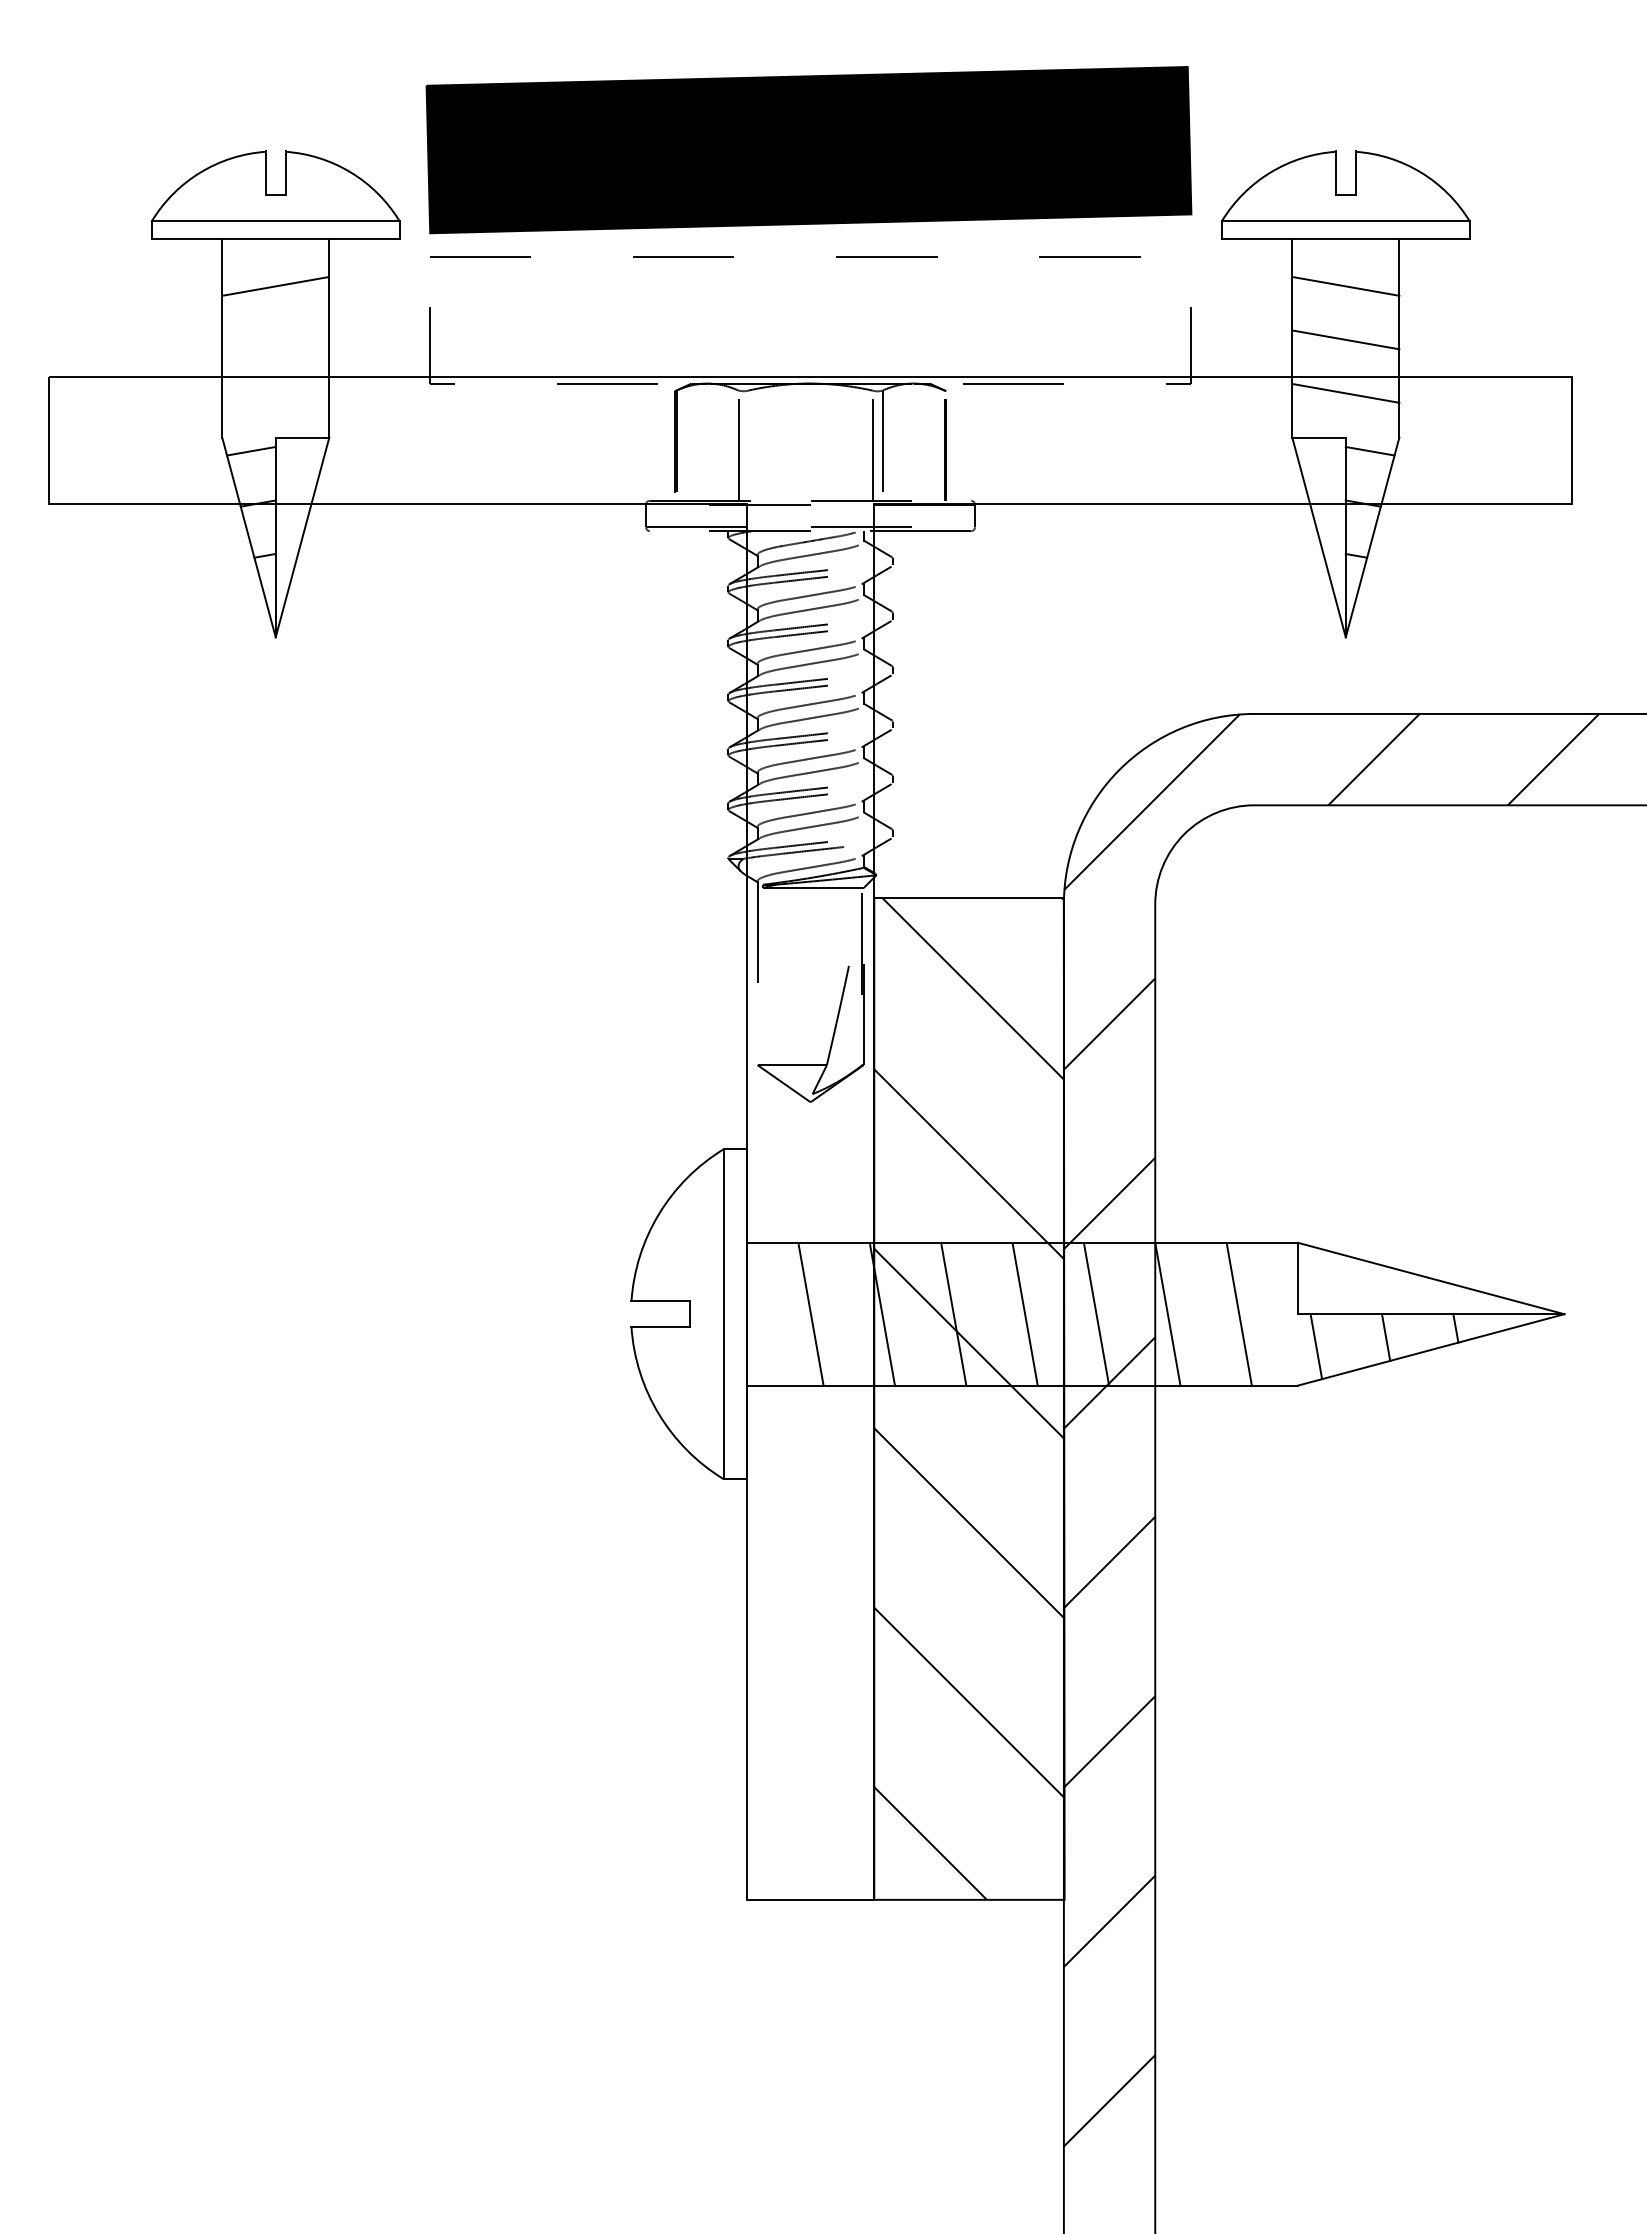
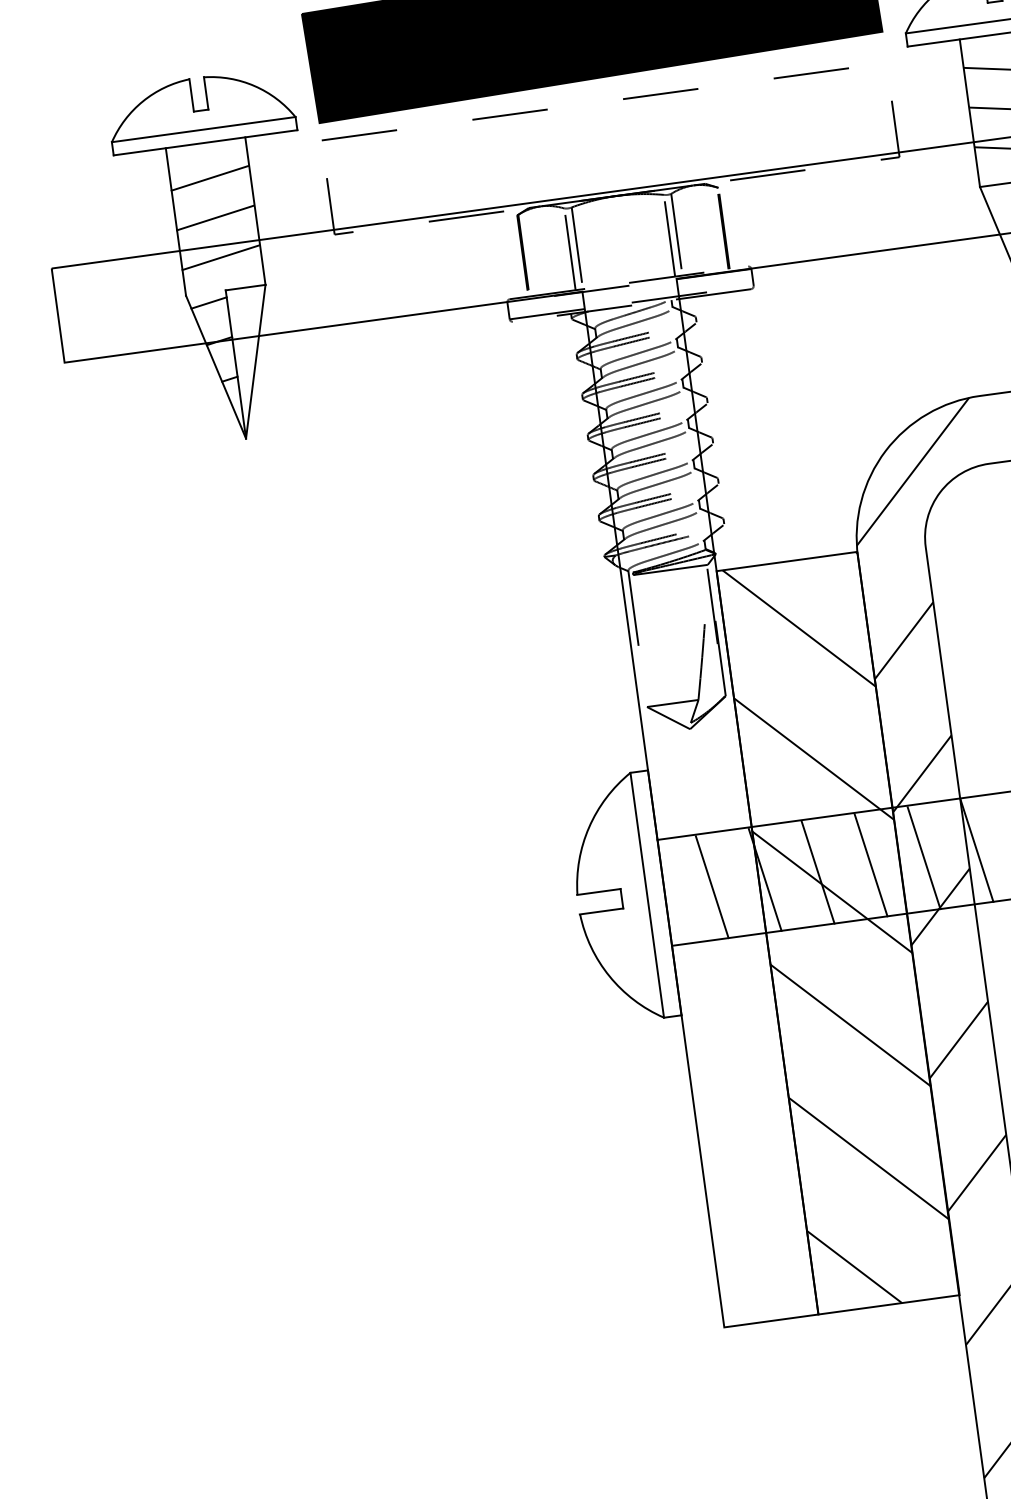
line: (274, 339) -> (214, 217), added
line: (274, 393) -> (220, 257), added
line: (748, 445) -> (577, 248), added

